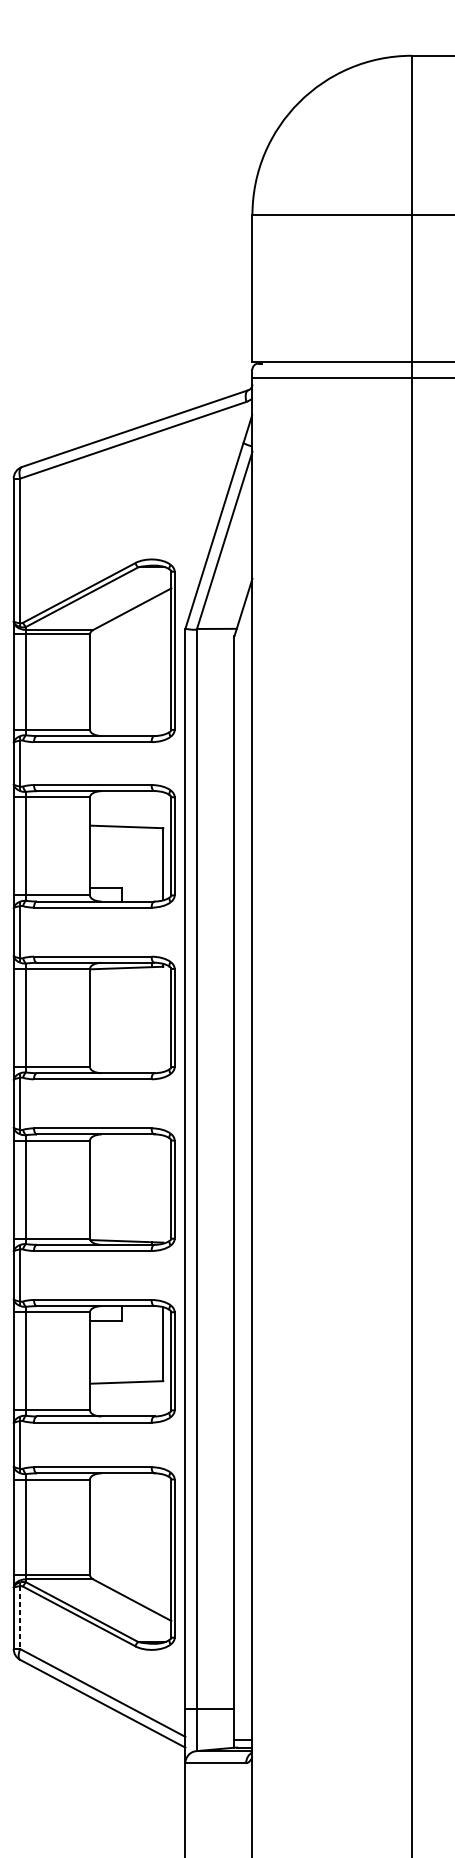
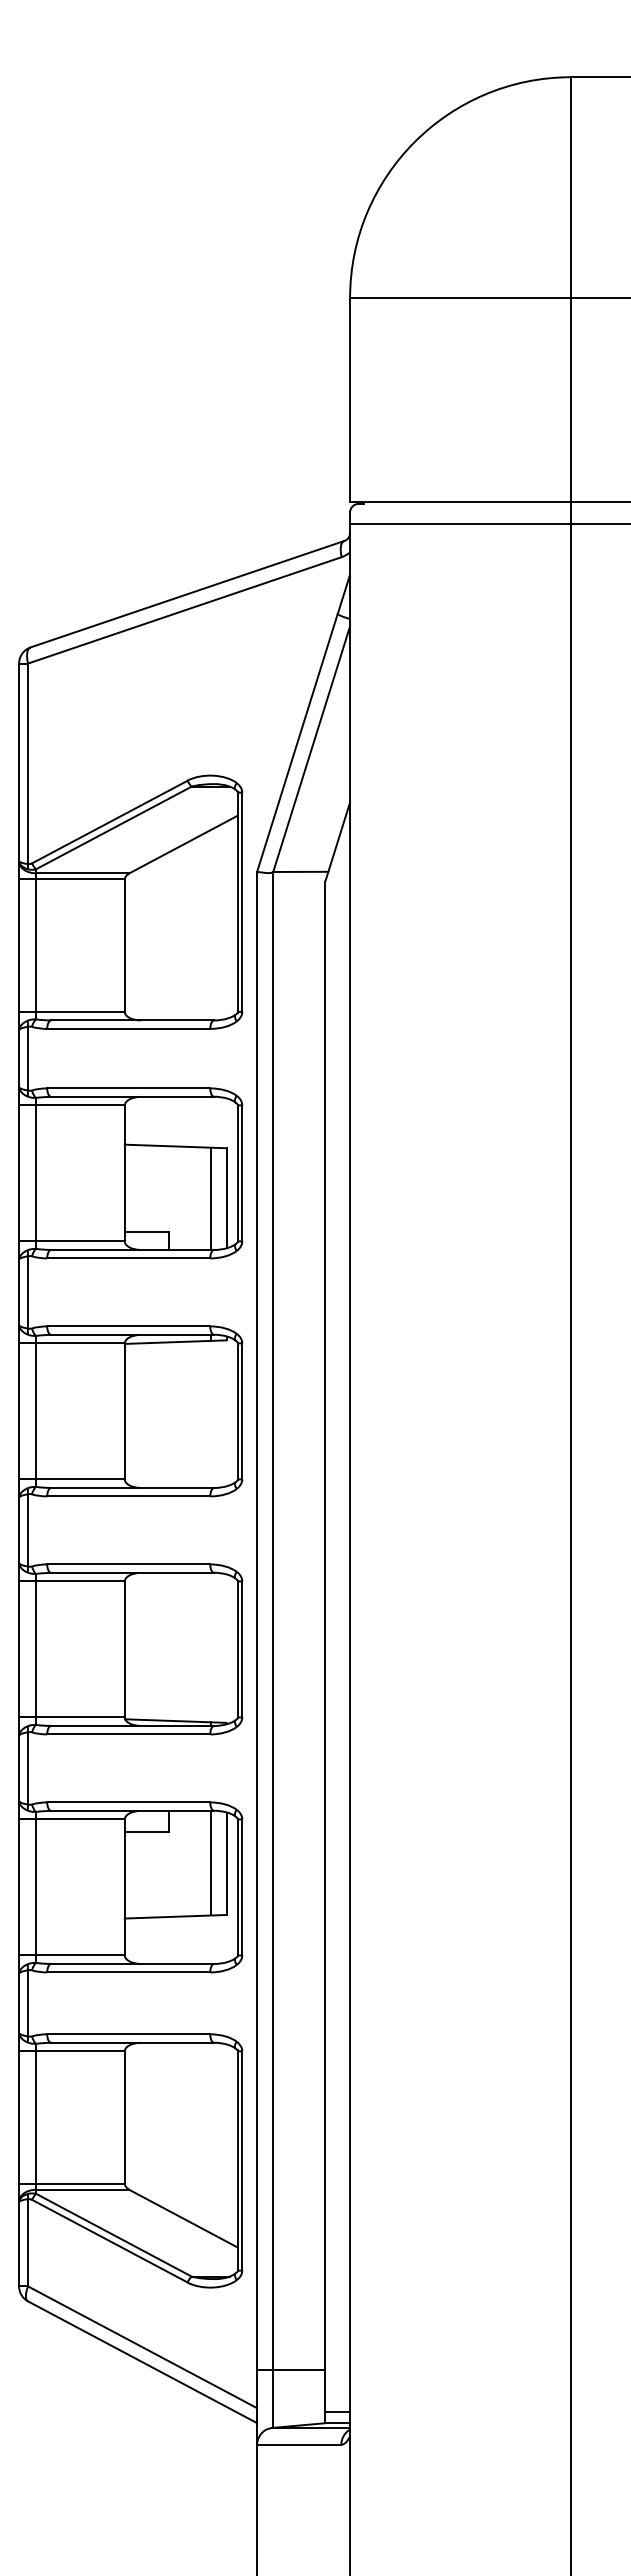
line: (152, 864) -> (211, 1198), added
line: (152, 1343) -> (211, 1862), added
line: (20, 1617) -> (28, 2242), dashed -> solid

